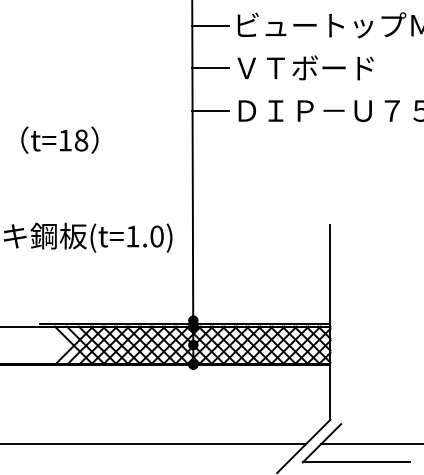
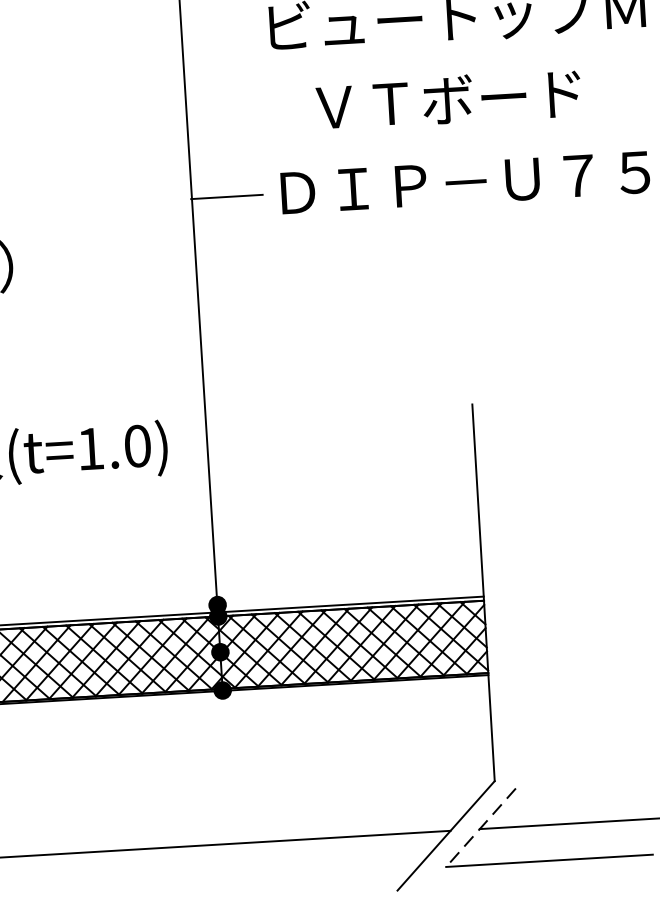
line: (210, 25) -> (216, 31), removed
text: (305, 67) -> (448, 99), moved
line: (210, 68) -> (221, 114), removed
line: (321, 443) -> (480, 828), solid -> dashed

